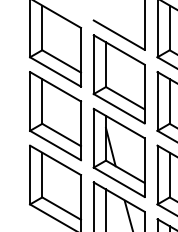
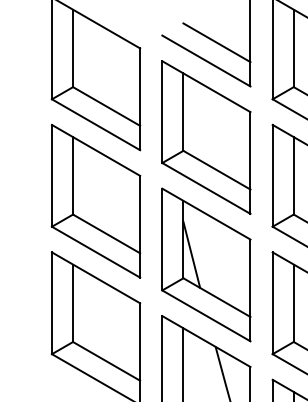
line: (124, 24) -> (215, 42), added

